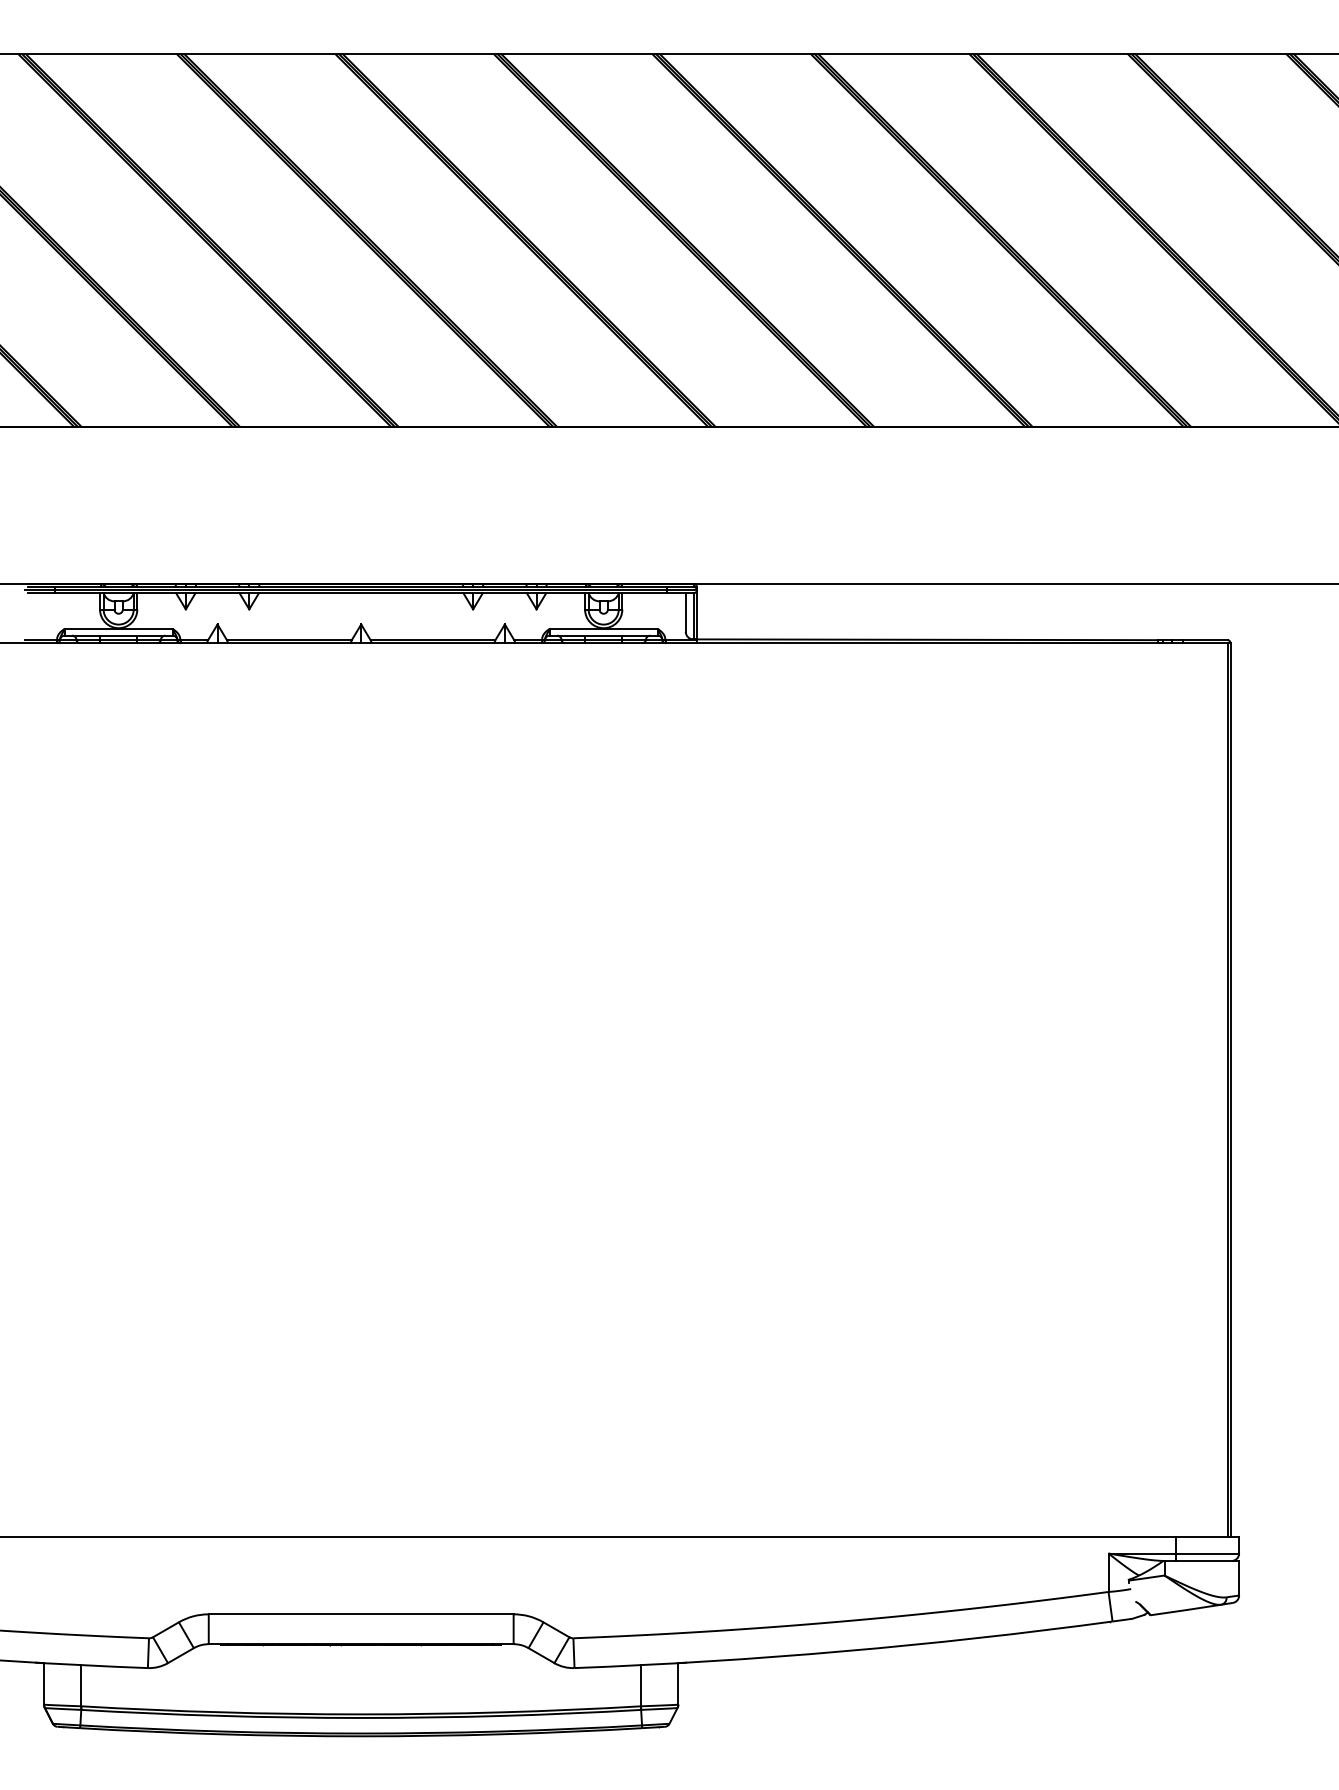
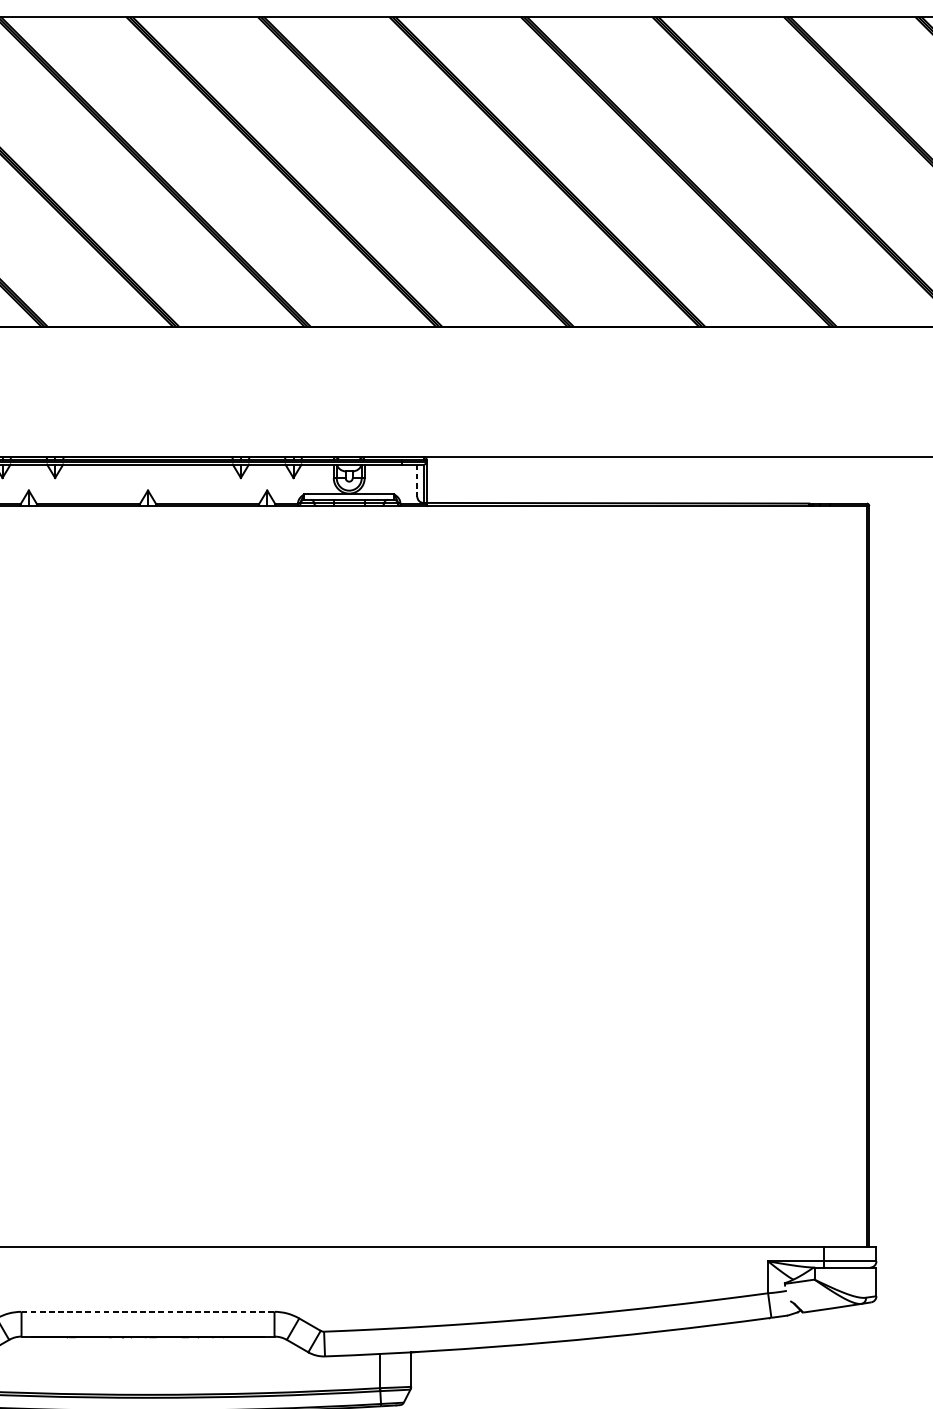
line: (685, 613) -> (417, 481), solid -> dashed
line: (361, 1614) -> (148, 1311), solid -> dashed

